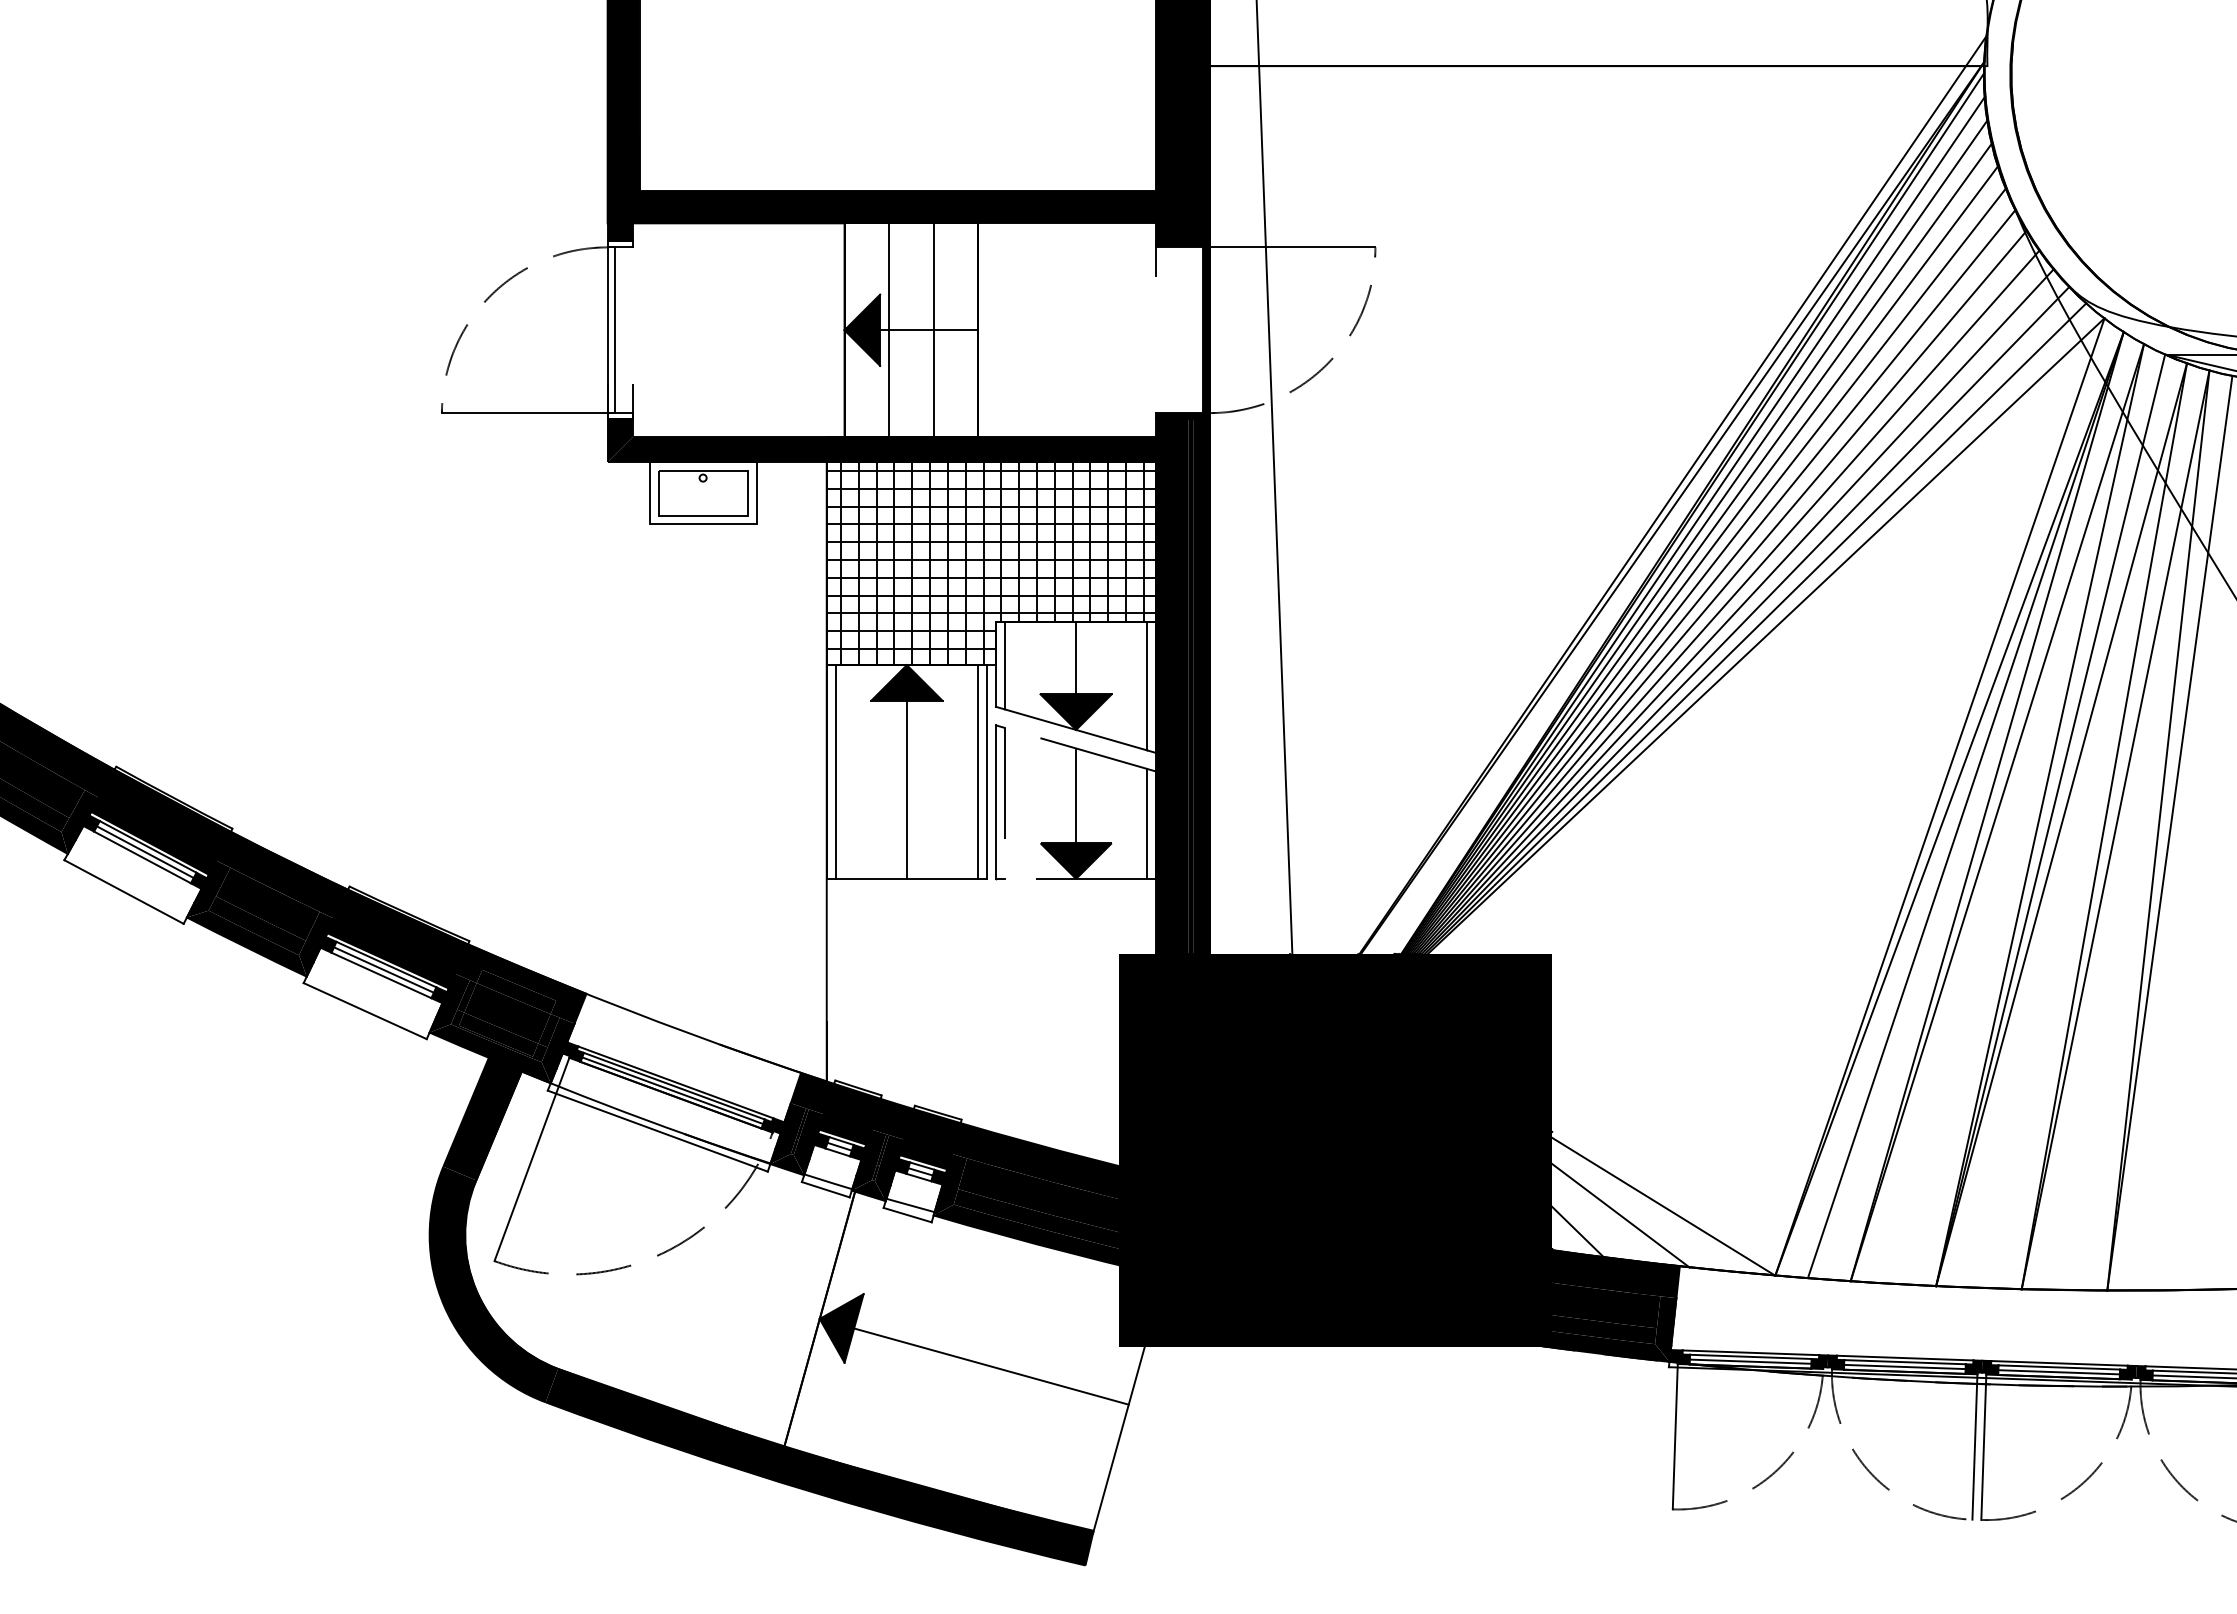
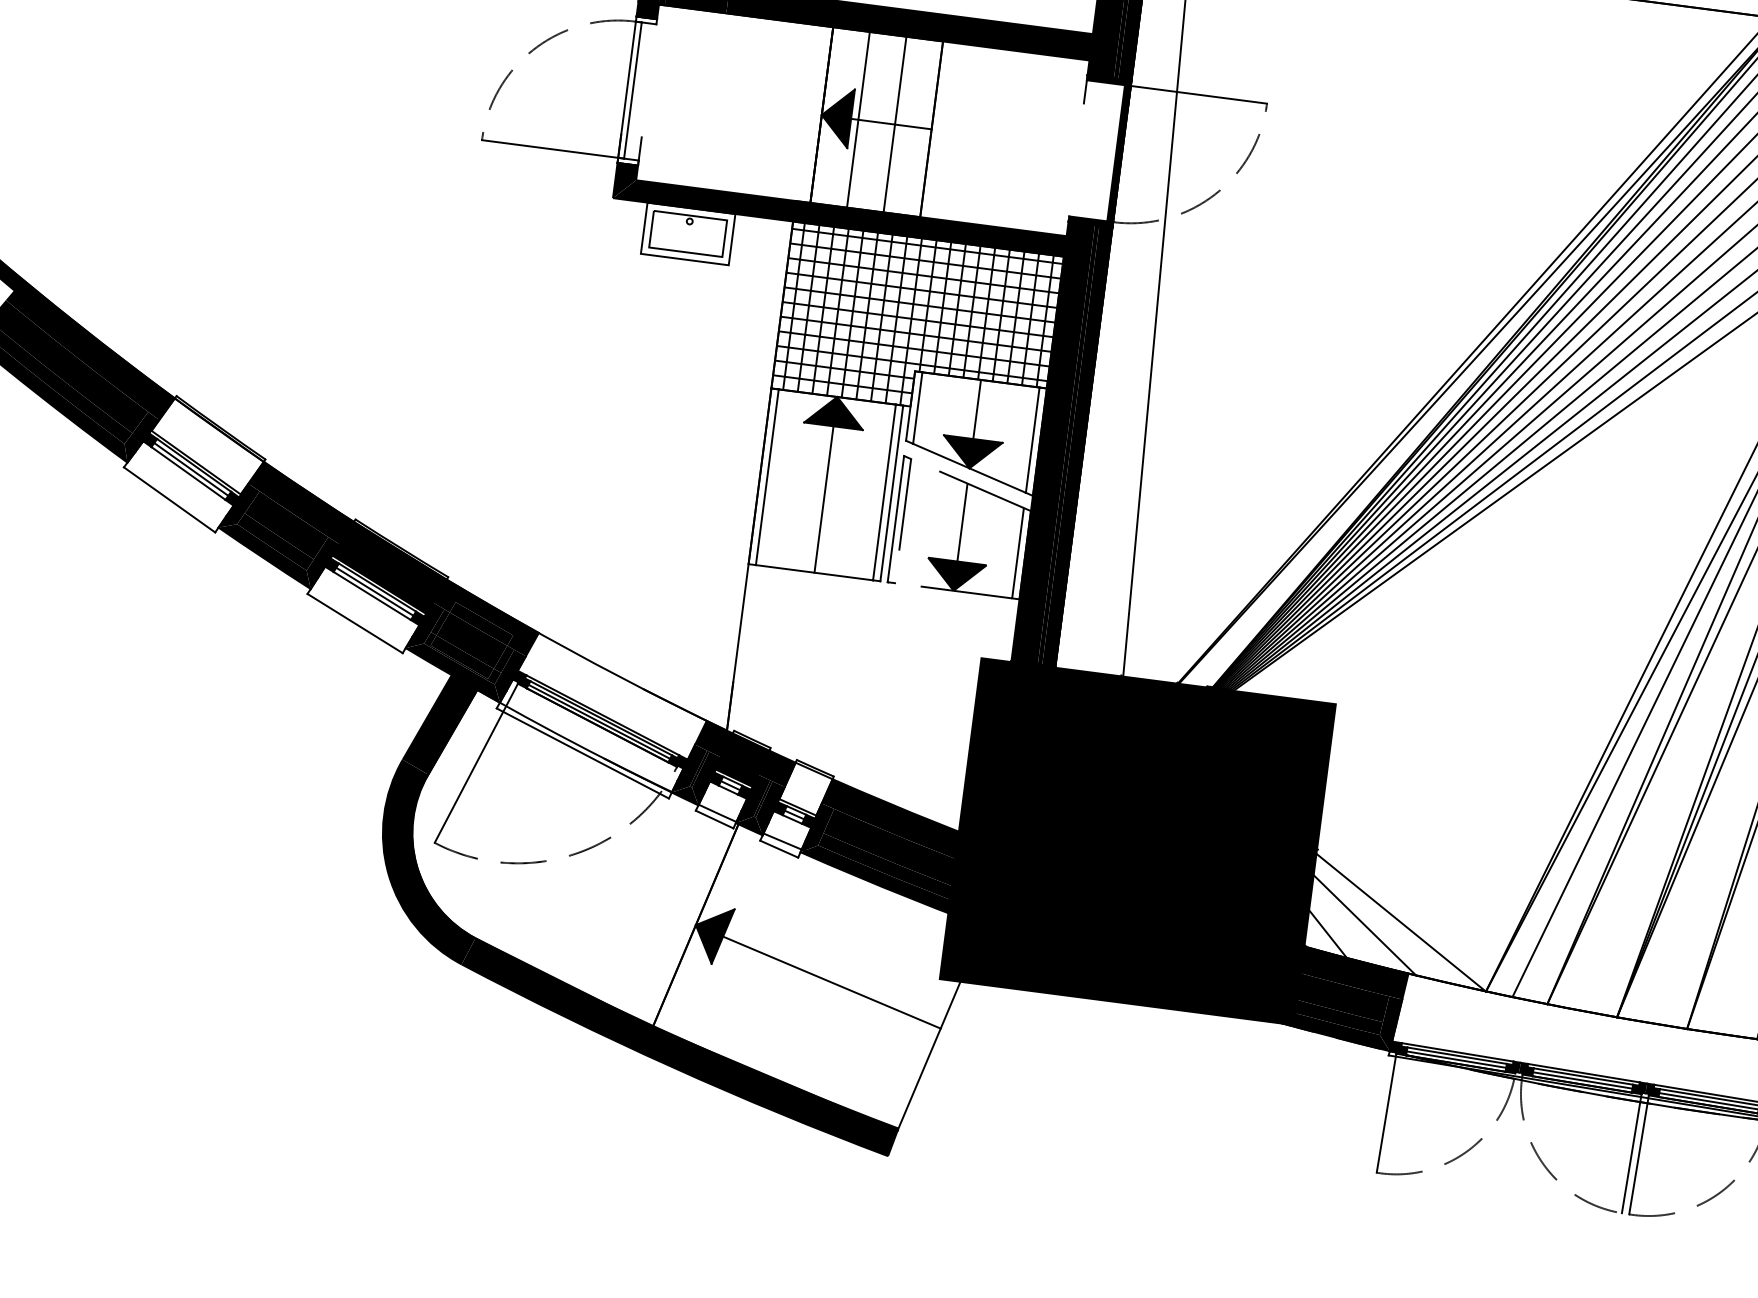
fill: (160, 821) -> (207, 445), removed
fill: (930, 1139) -> (806, 789), removed

